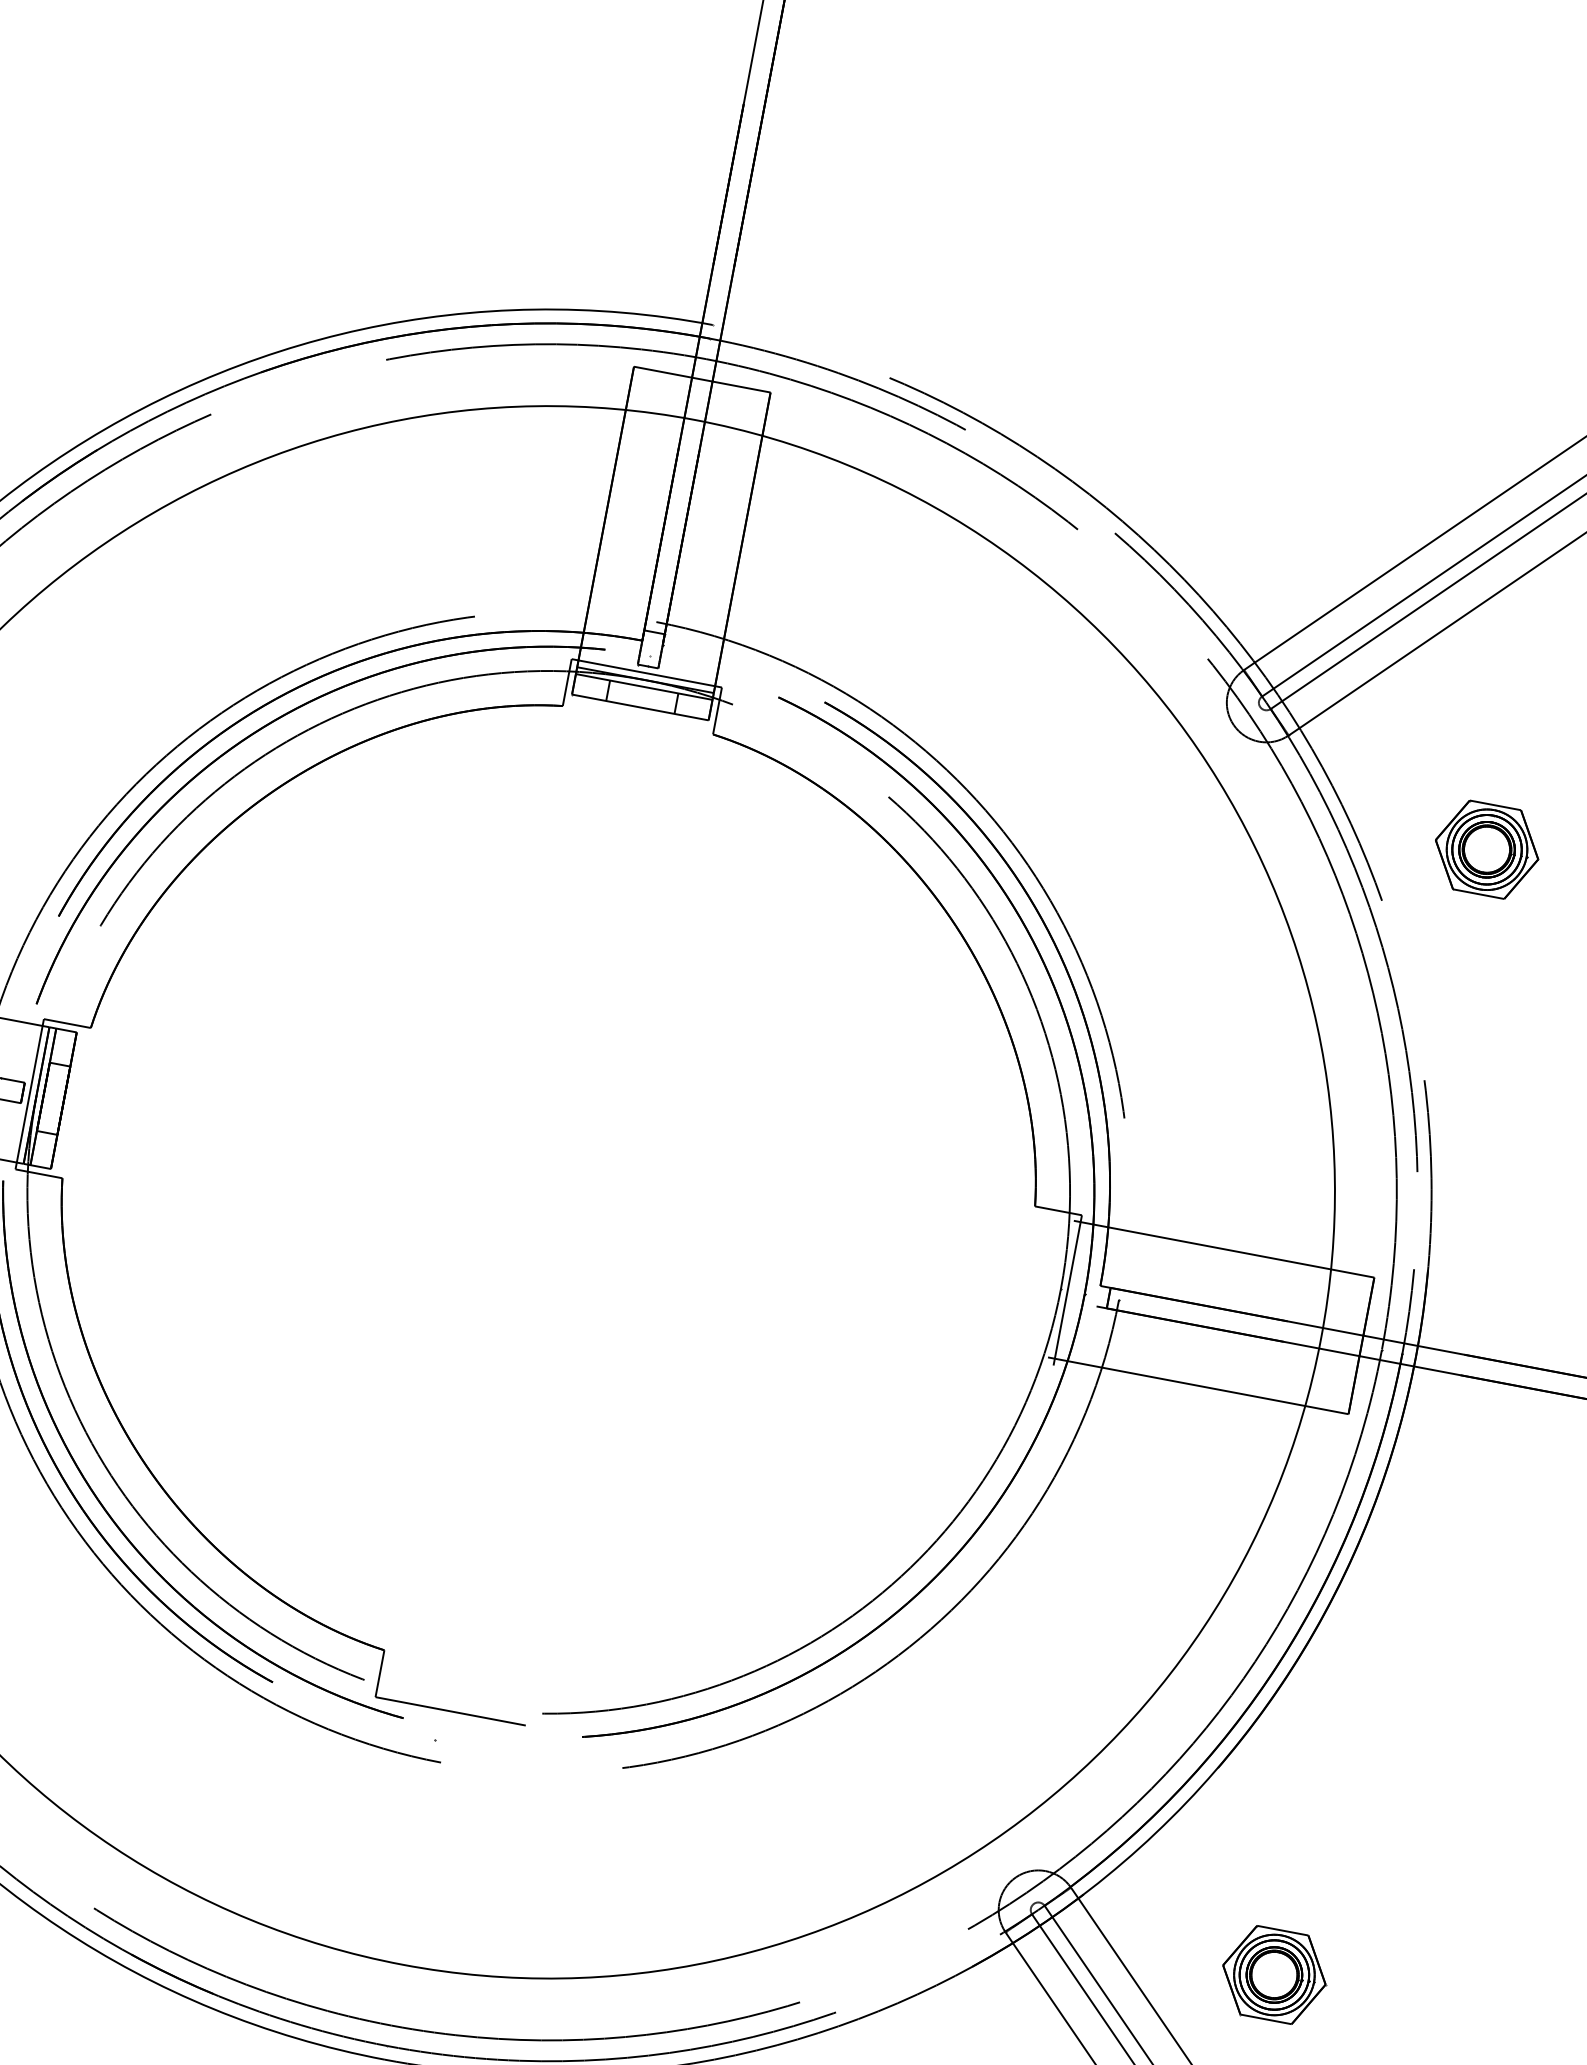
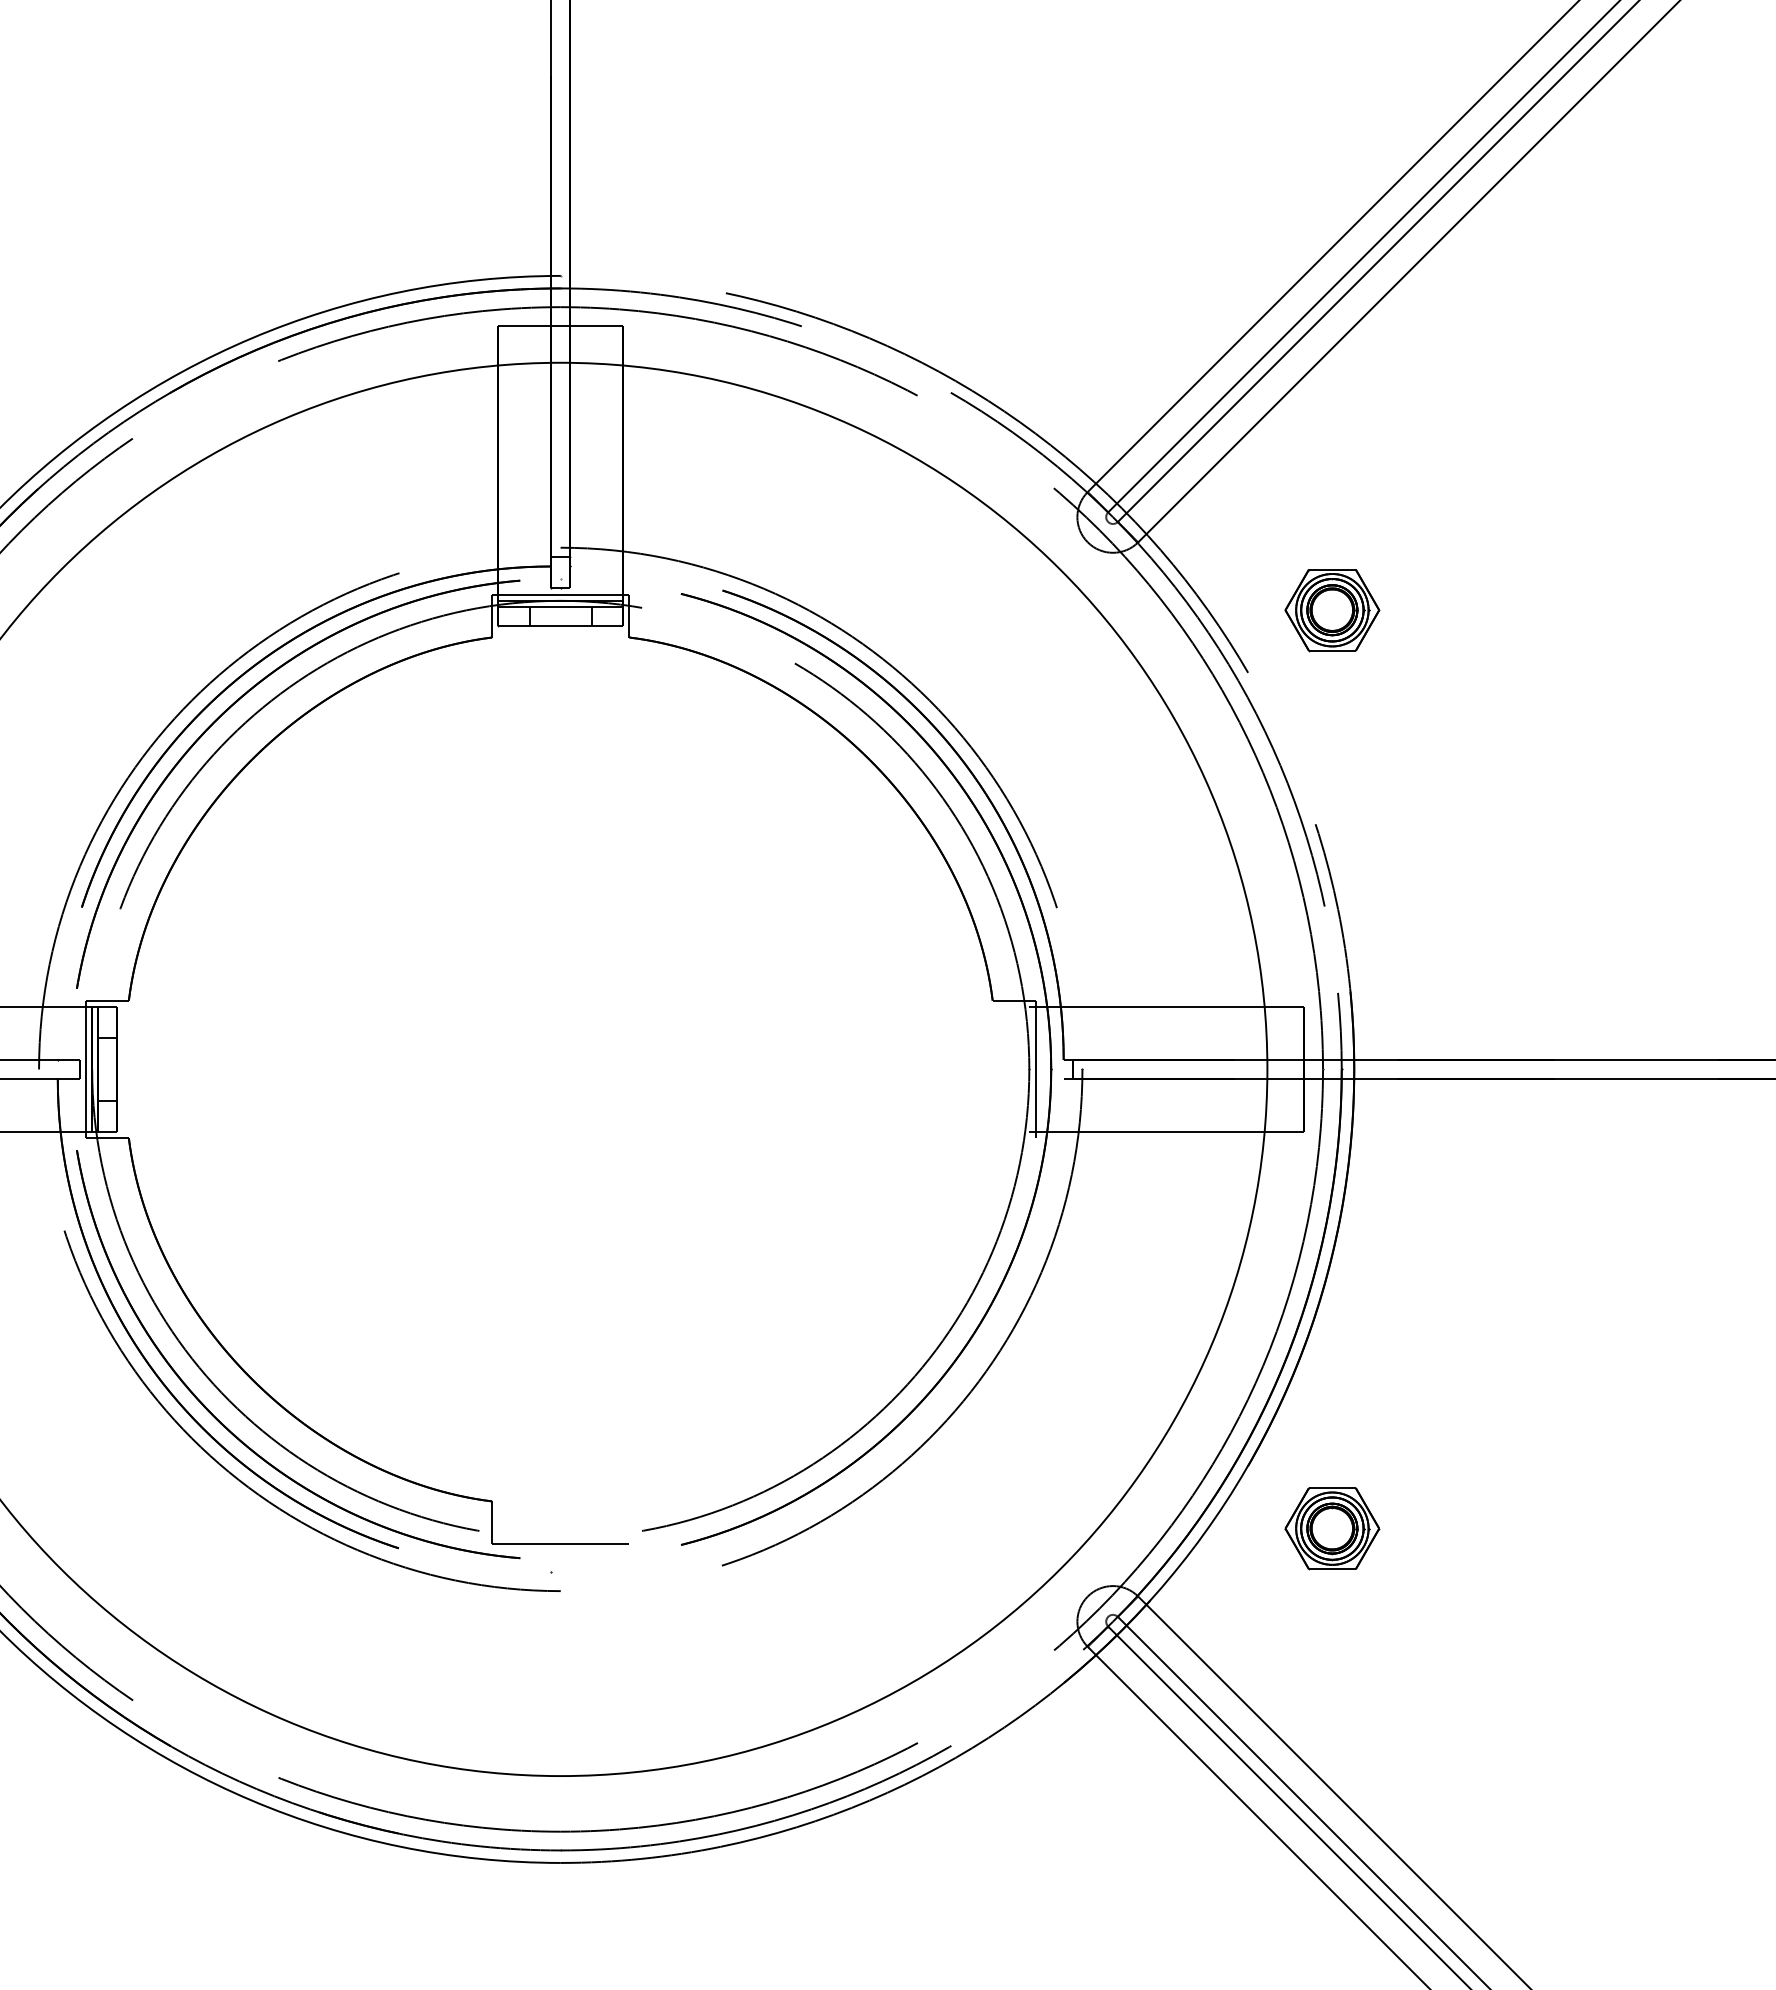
part: (1274, 1974) -> (1332, 1528), moved

